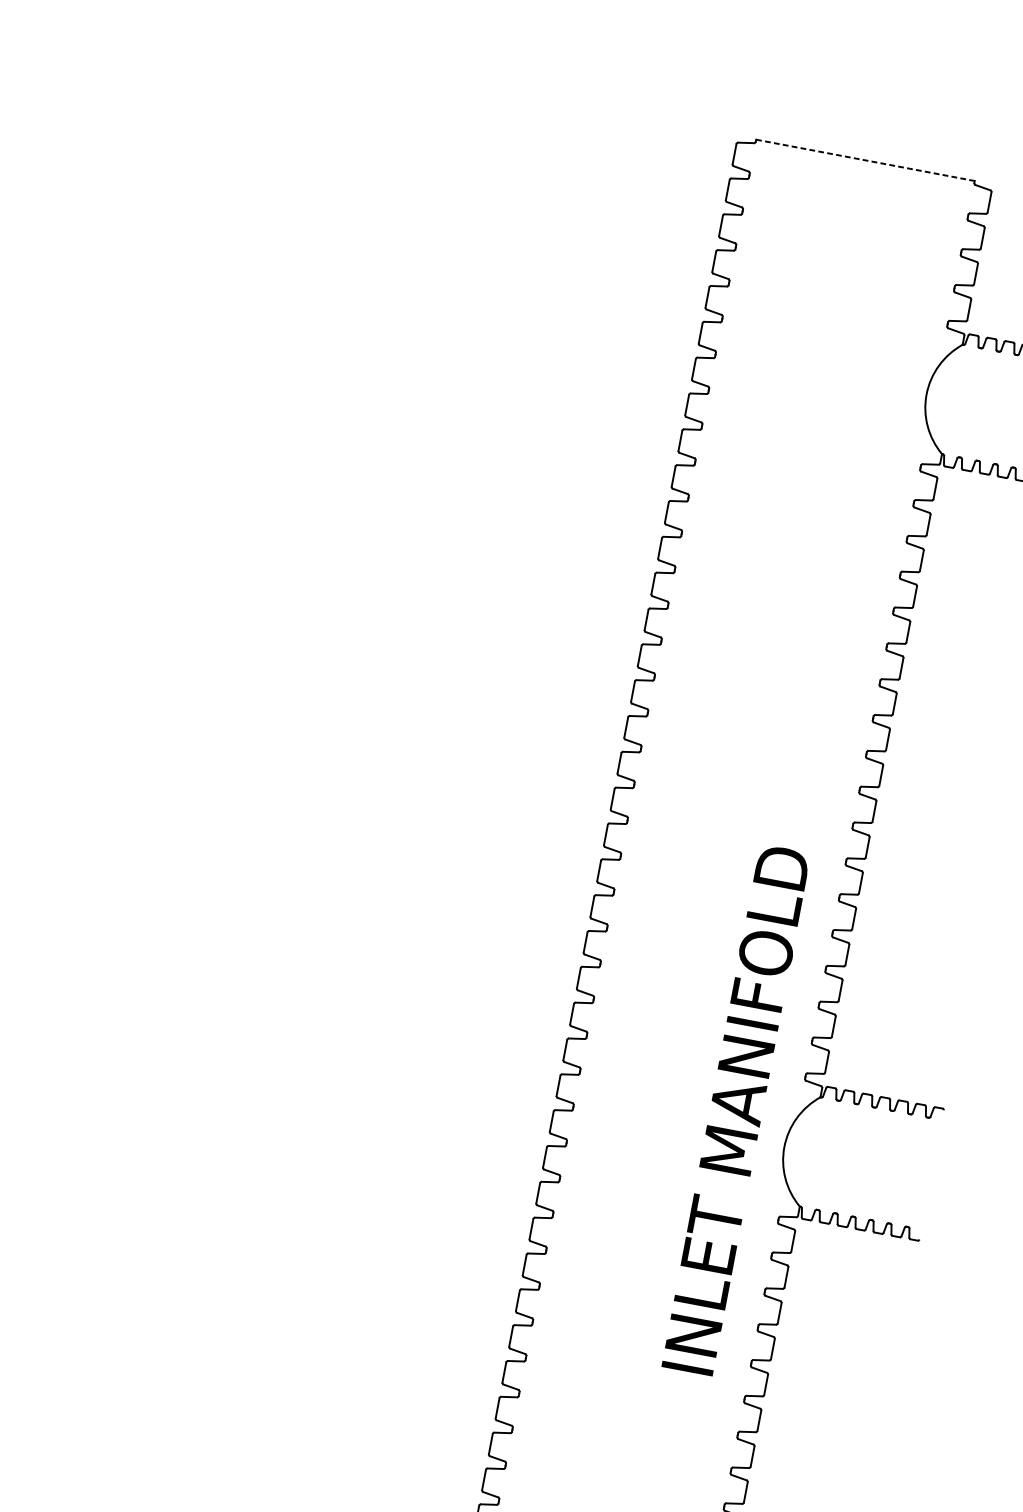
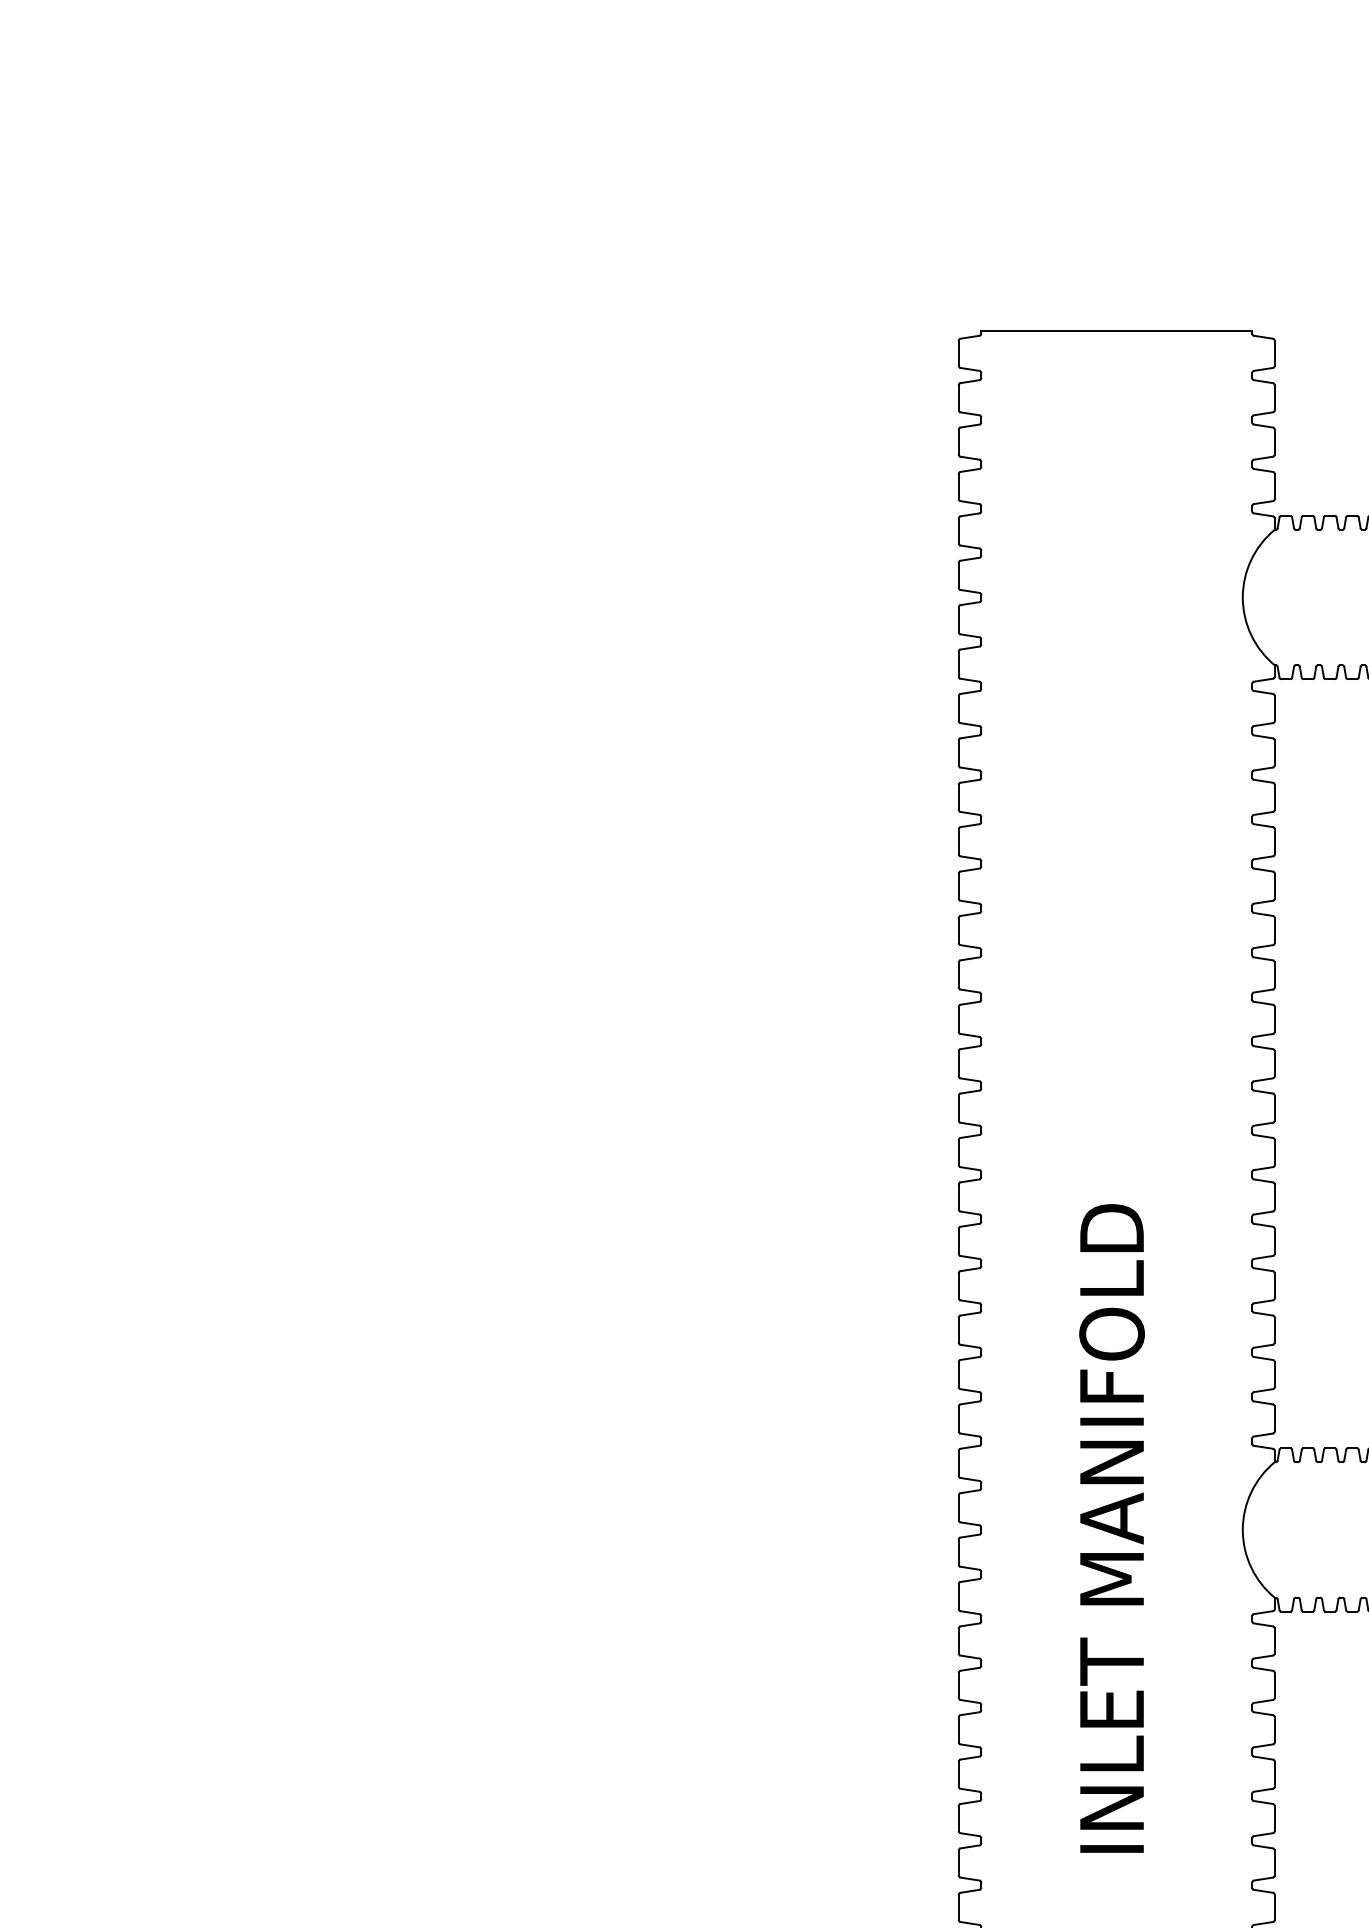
line: (866, 160) -> (1117, 331), dashed -> solid
text: (735, 1109) -> (1111, 1528), moved

